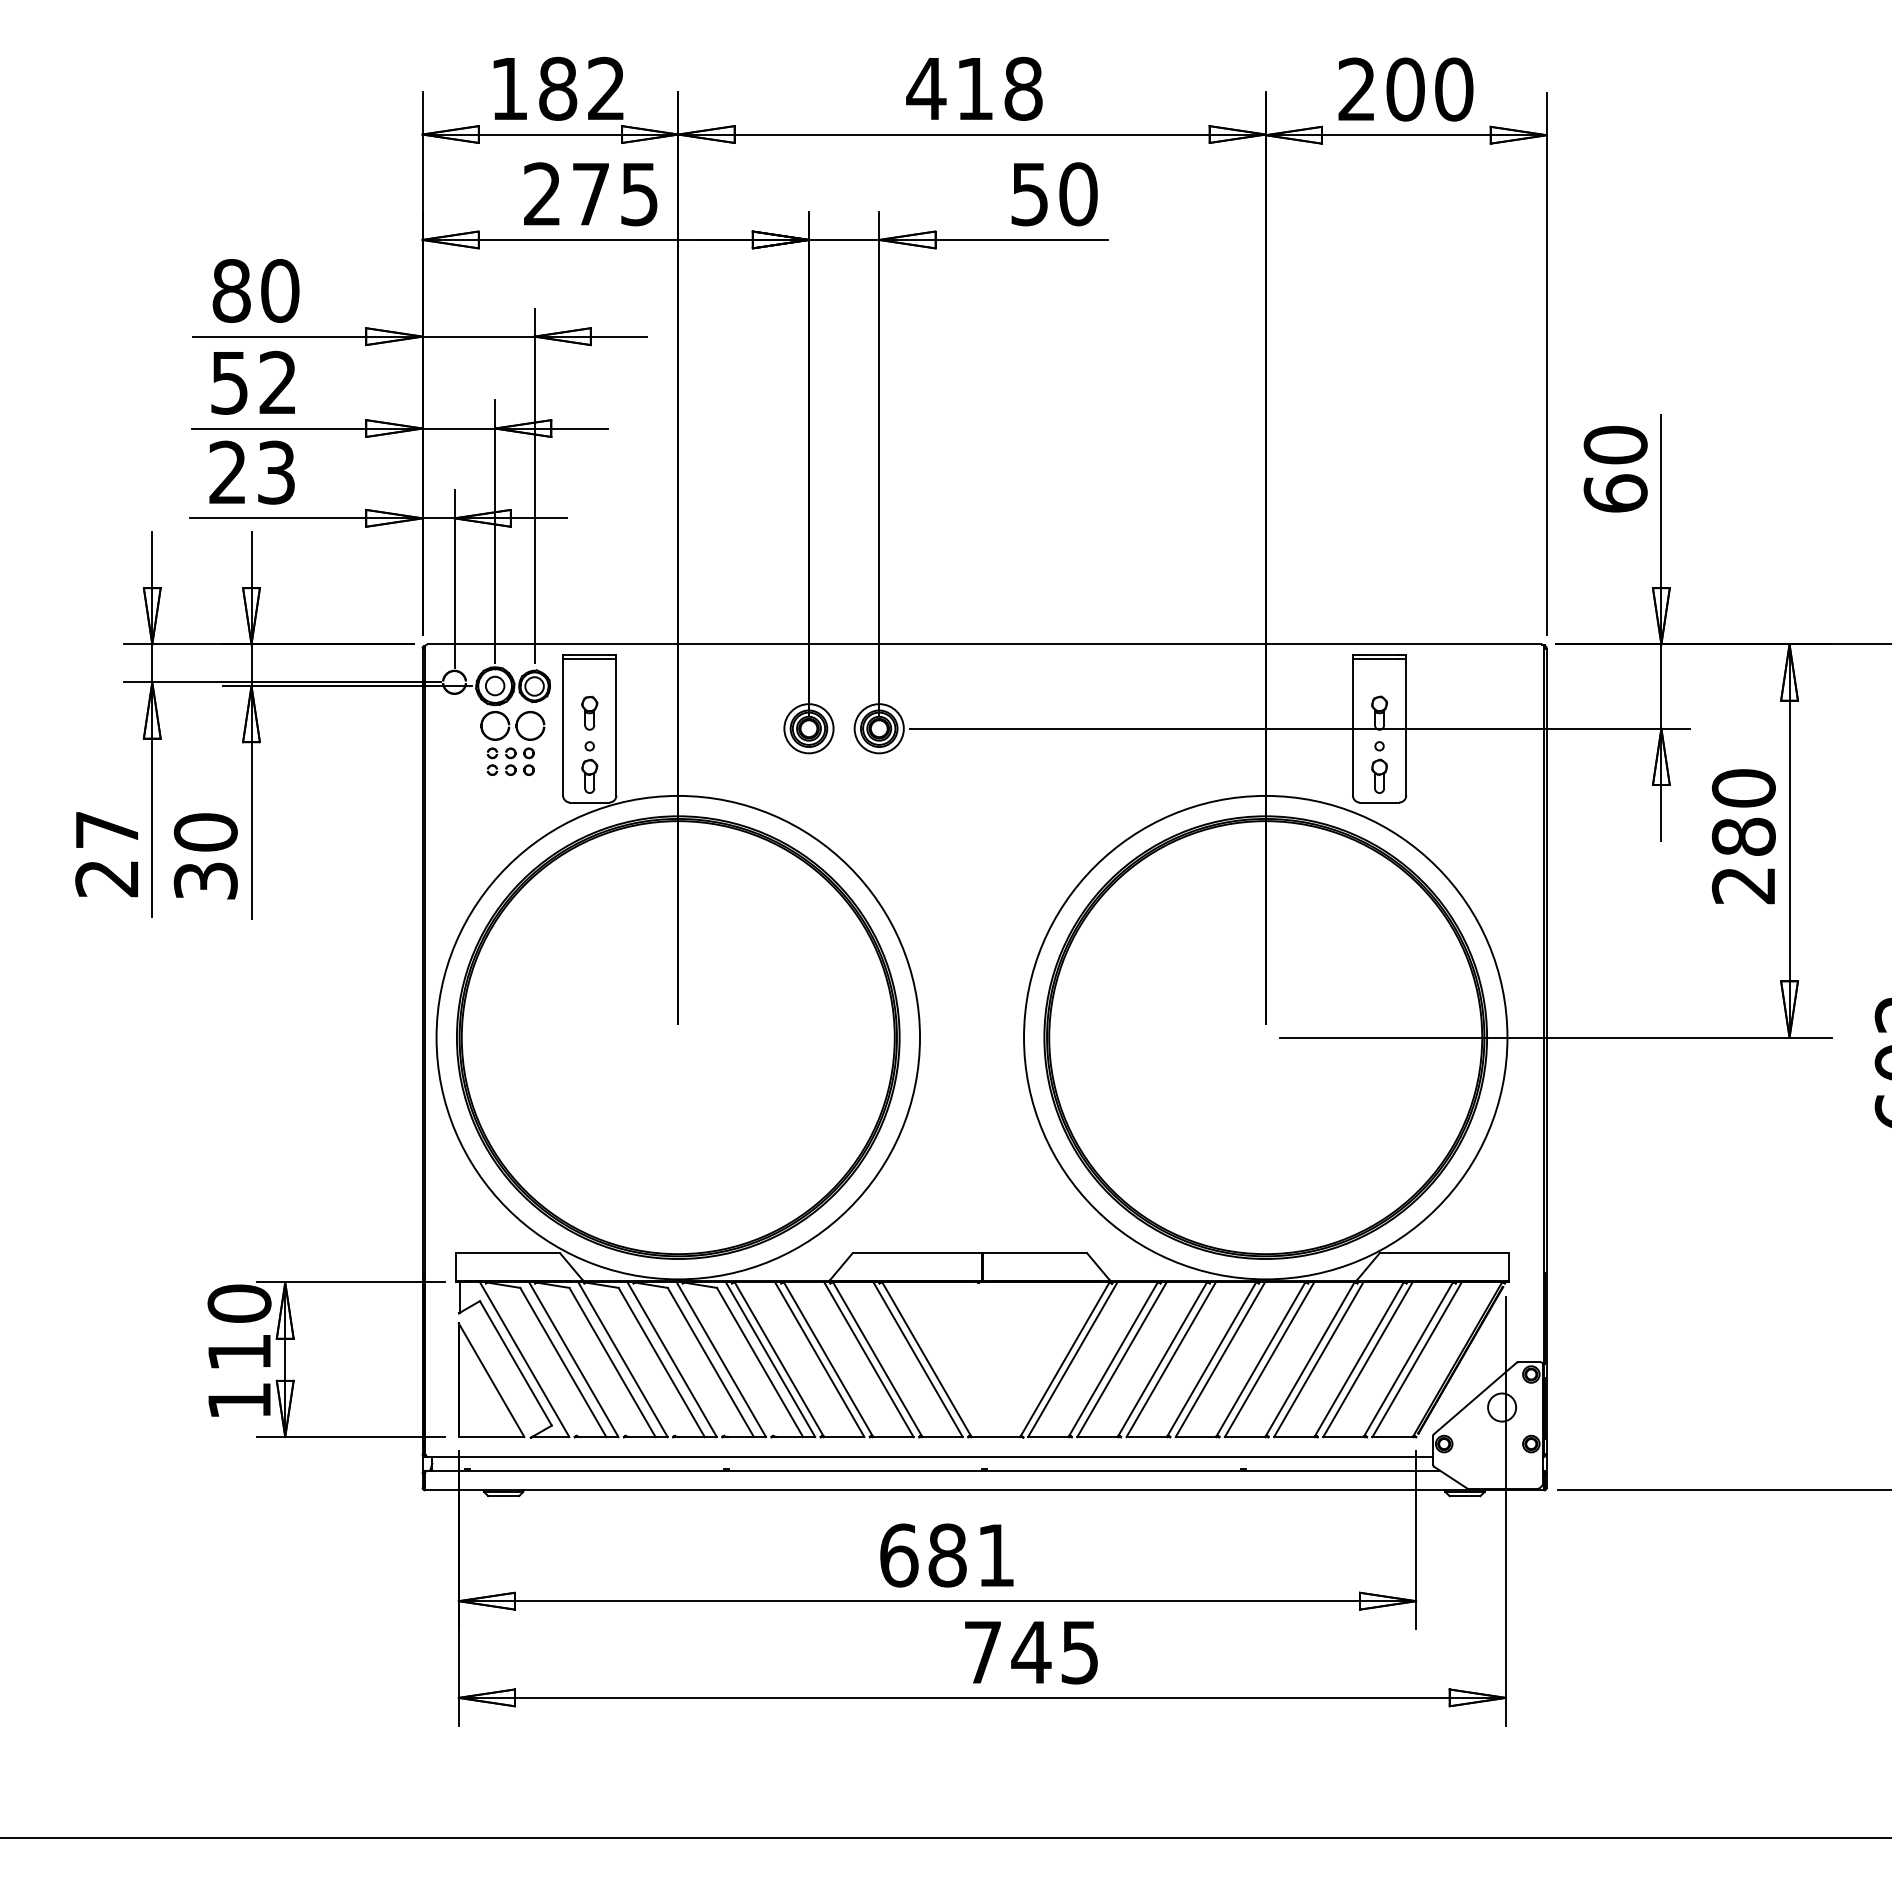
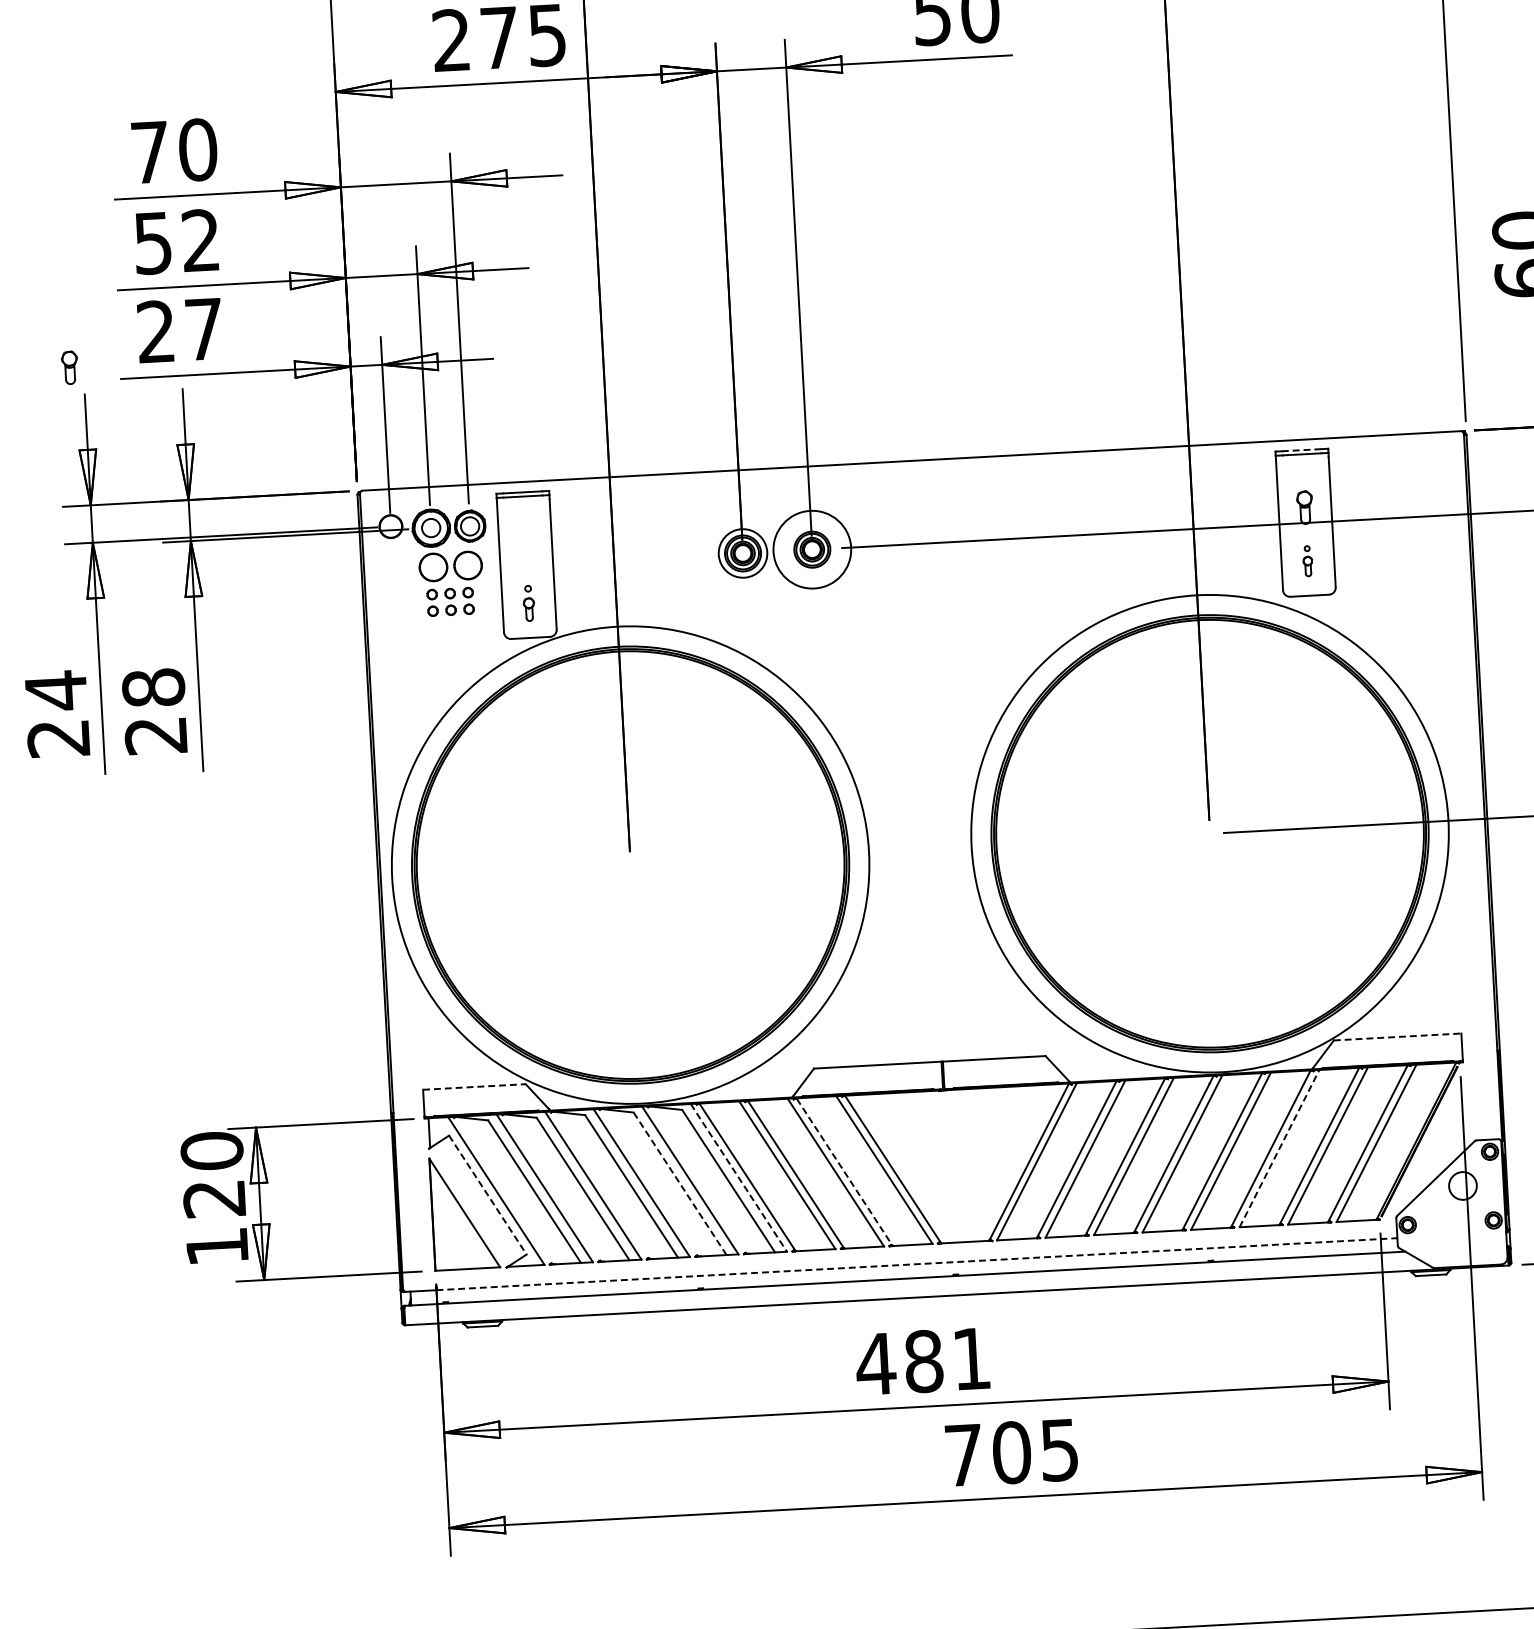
text: (231, 290) -> (150, 152), 80 -> 70
text: (276, 472) -> (204, 329), 23 -> 27
line: (1379, 654) -> (1301, 449), solid -> dashed
part: (589, 712) -> (69, 367), moved
circle: (878, 728) -> (811, 549), size x1.6
part: (589, 767) -> (528, 603), size x0.7
part: (1379, 767) -> (1307, 561), size x0.6
text: (107, 830) -> (56, 691), 27 -> 24
text: (205, 856) -> (154, 711), 30 -> 28
line: (508, 1253) -> (474, 1087), solid -> dashed
line: (1444, 1253) -> (1397, 1037), solid -> dashed
text: (238, 1352) -> (213, 1199), 110 -> 120
line: (877, 1359) -> (844, 1171), solid -> dashed
line: (1318, 1359) -> (1279, 1148), solid -> dashed
line: (770, 1360) -> (738, 1178), solid -> dashed
line: (710, 1362) -> (679, 1183), solid -> dashed
line: (515, 1363) -> (487, 1195), solid -> dashed
line: (946, 1456) -> (917, 1263), solid -> dashed
text: (898, 1555) -> (875, 1364), 681 -> 481
text: (1031, 1652) -> (1011, 1452), 745 -> 705

